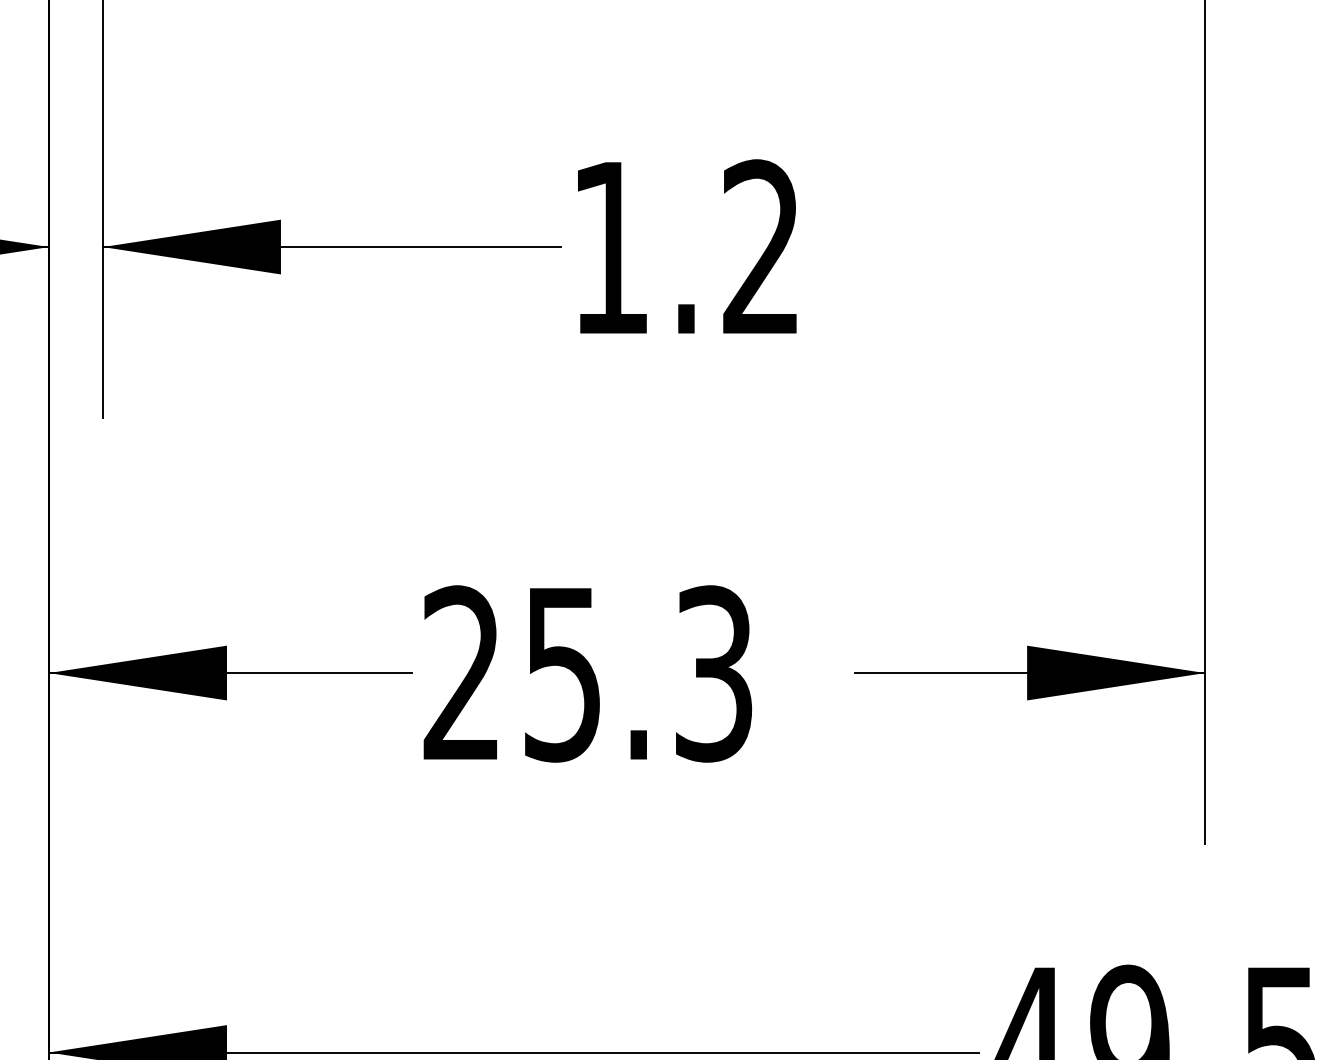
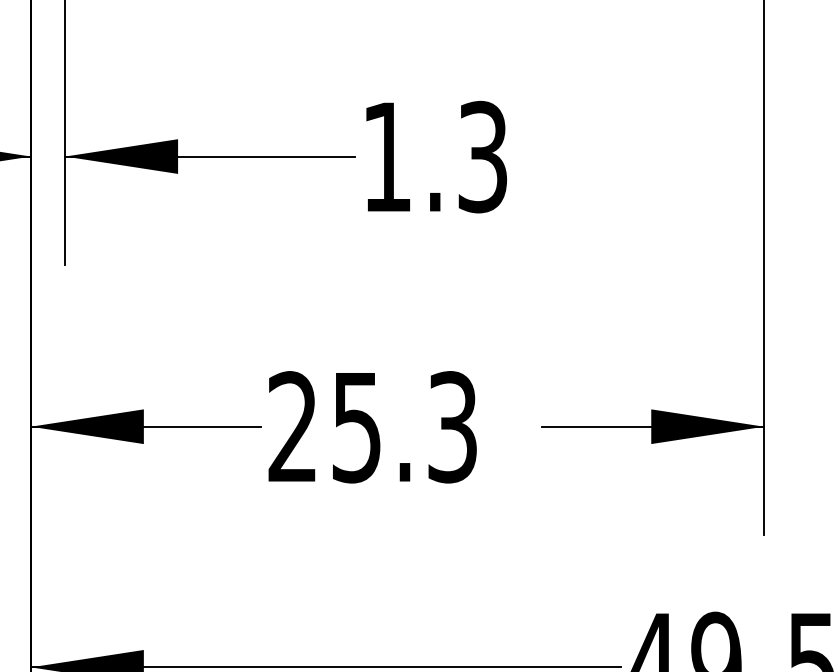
text: (760, 248) -> (482, 157), 1.2 -> 1.3

